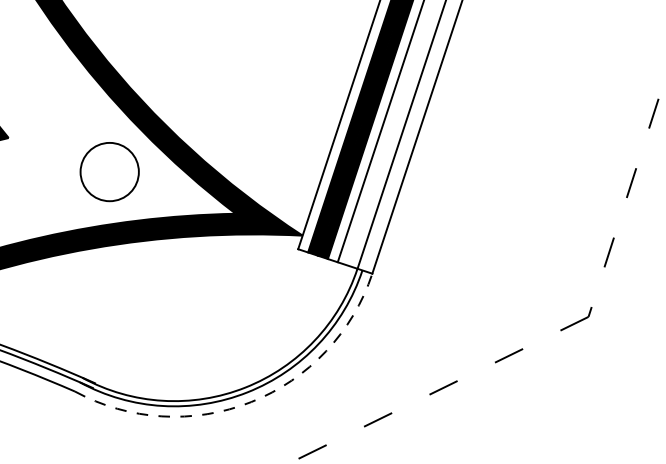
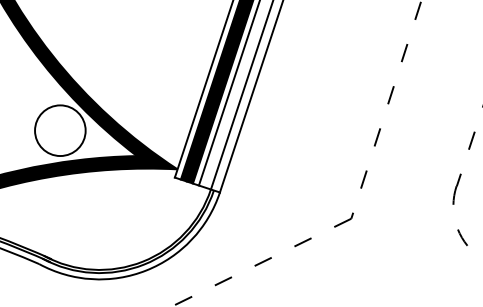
circle: (109, 171) -> (60, 130), size x1.43
arc: (251, 402) -> (146, 270), dashed -> solid

